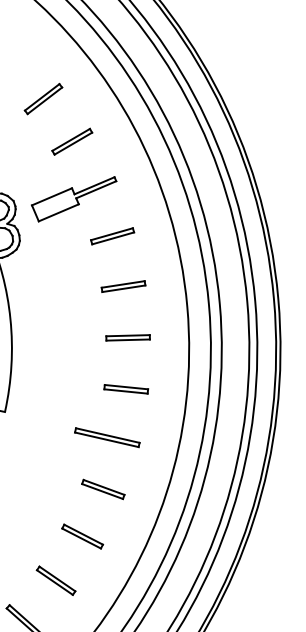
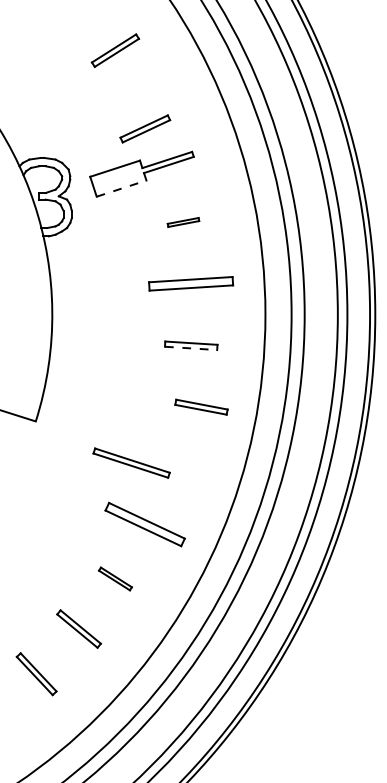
part: (72, 141) -> (145, 128), moved
line: (59, 212) -> (122, 188), solid -> dashed
part: (112, 236) -> (183, 222), size x0.6
part: (123, 286) -> (191, 283), size x1.6
line: (128, 340) -> (191, 348), solid -> dashed
part: (126, 388) -> (201, 406), moved
part: (107, 437) -> (131, 462), moved
part: (103, 489) -> (145, 524), size x1.6
part: (82, 536) -> (115, 578), size x0.7

